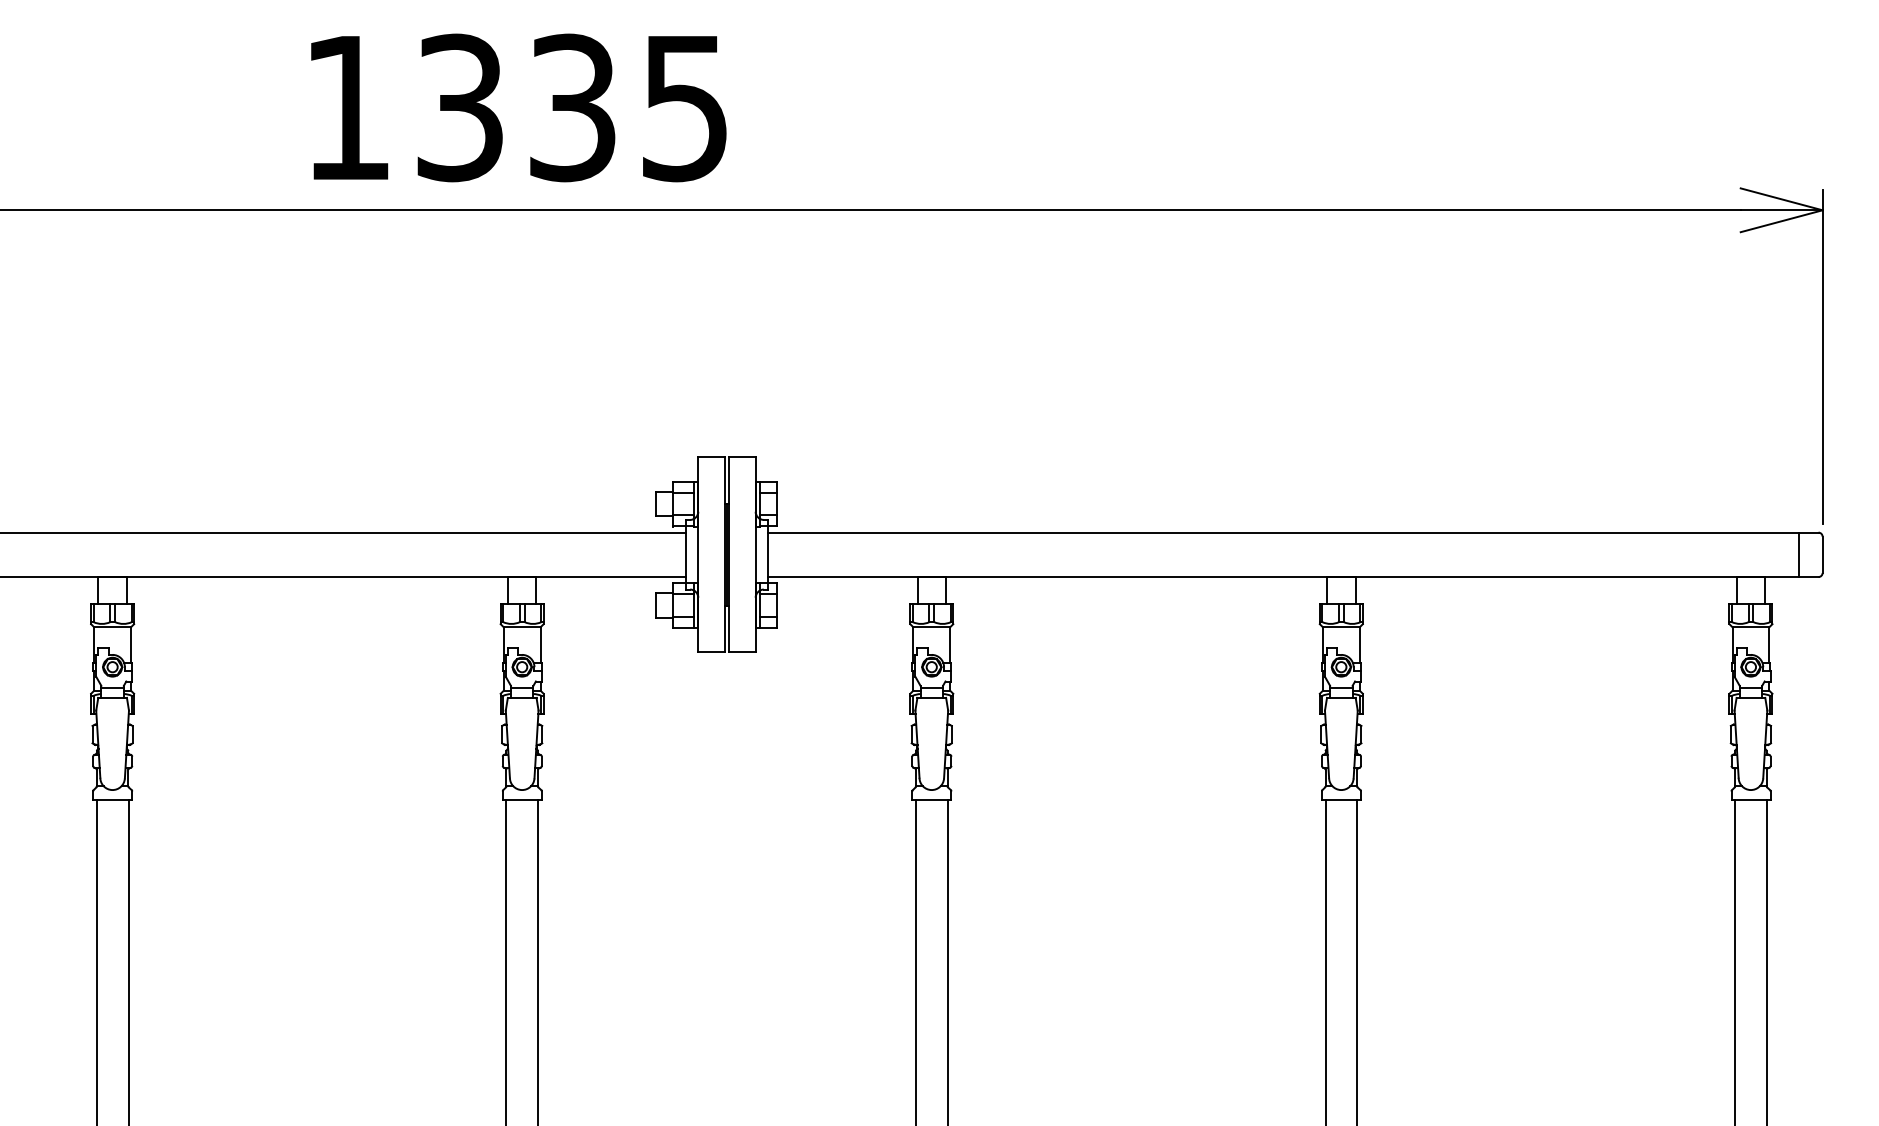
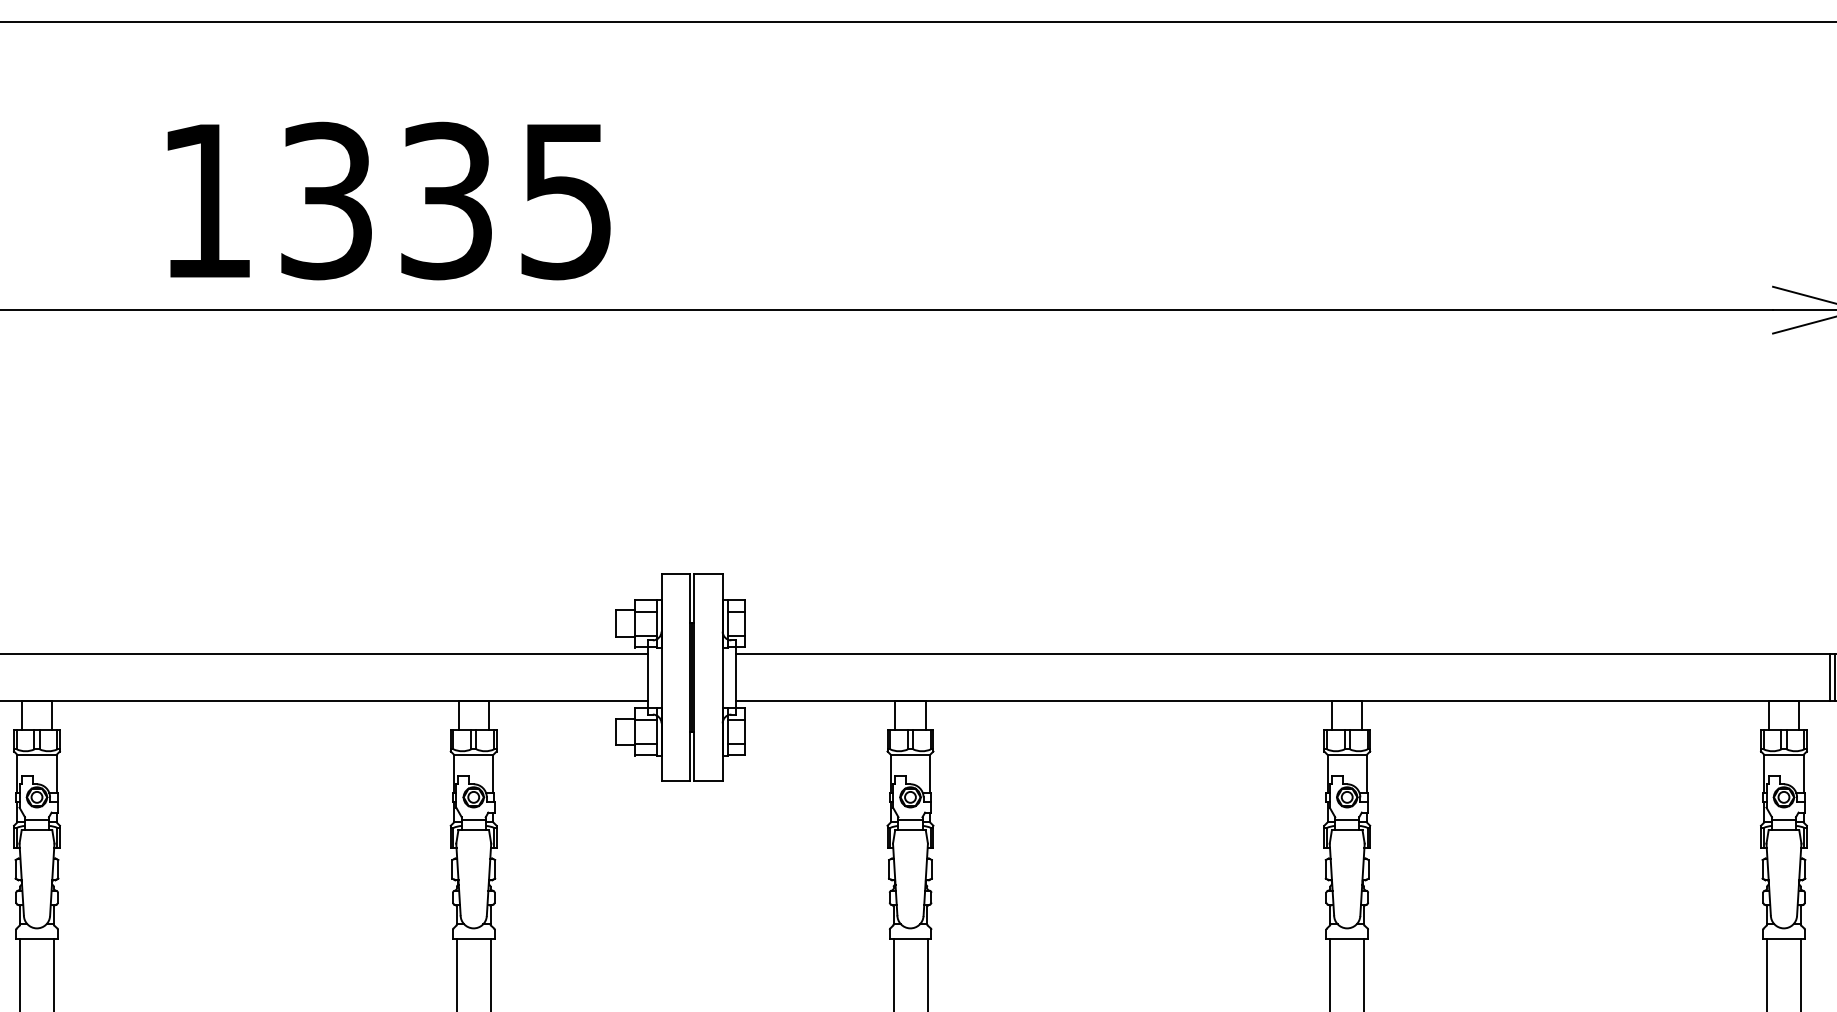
text: (518, 107) -> (388, 200), moved
line: (1793, 554) -> (1829, 677), added

